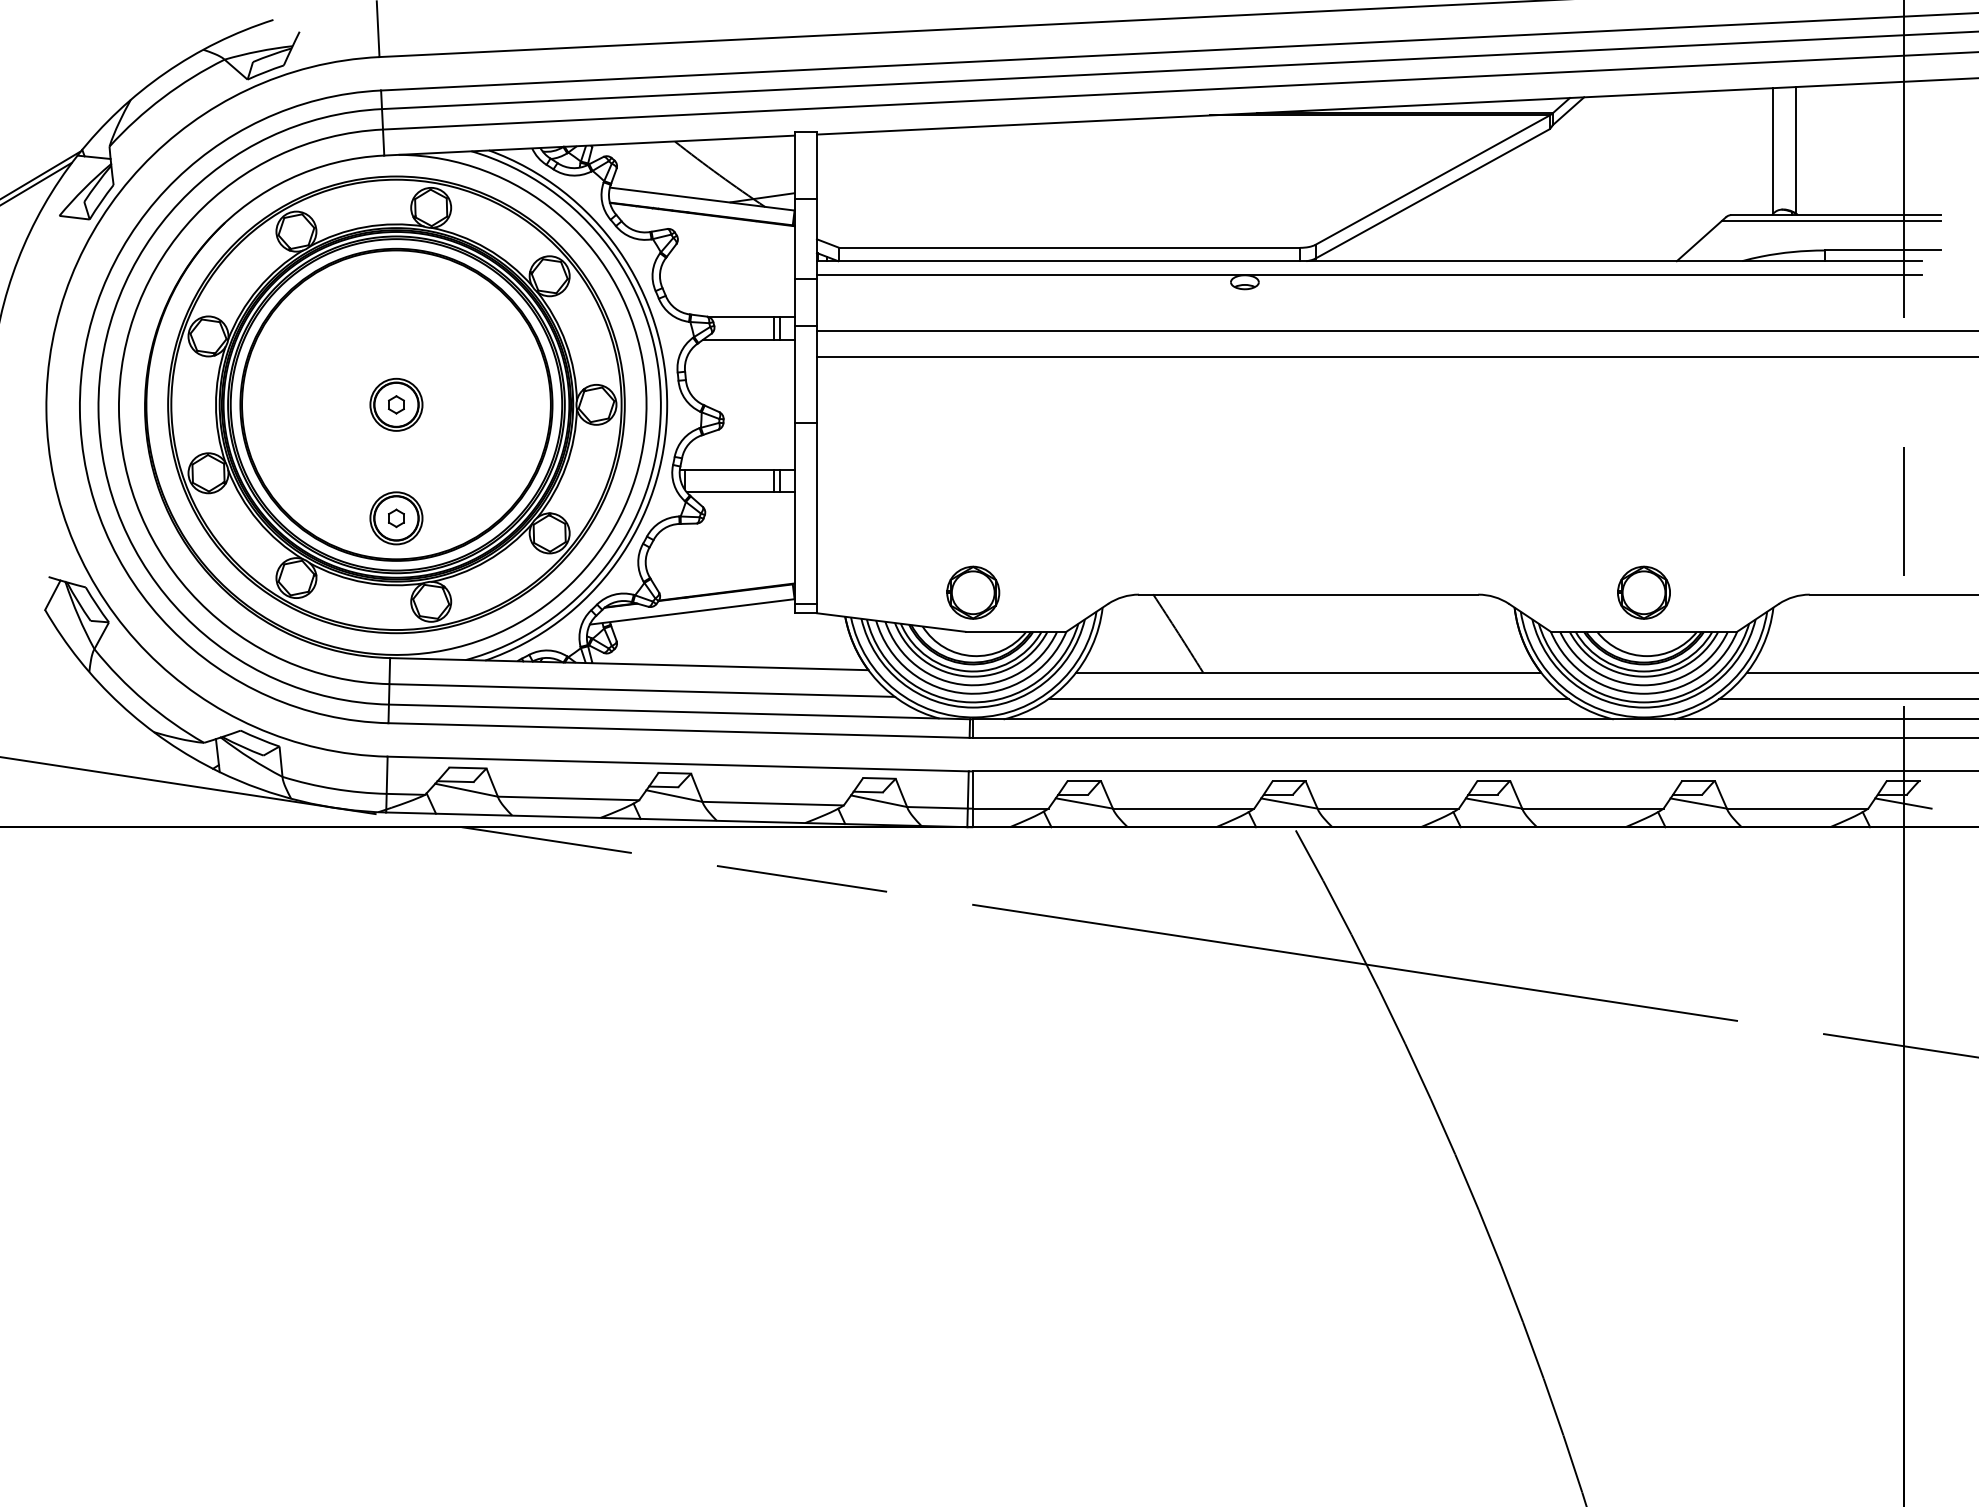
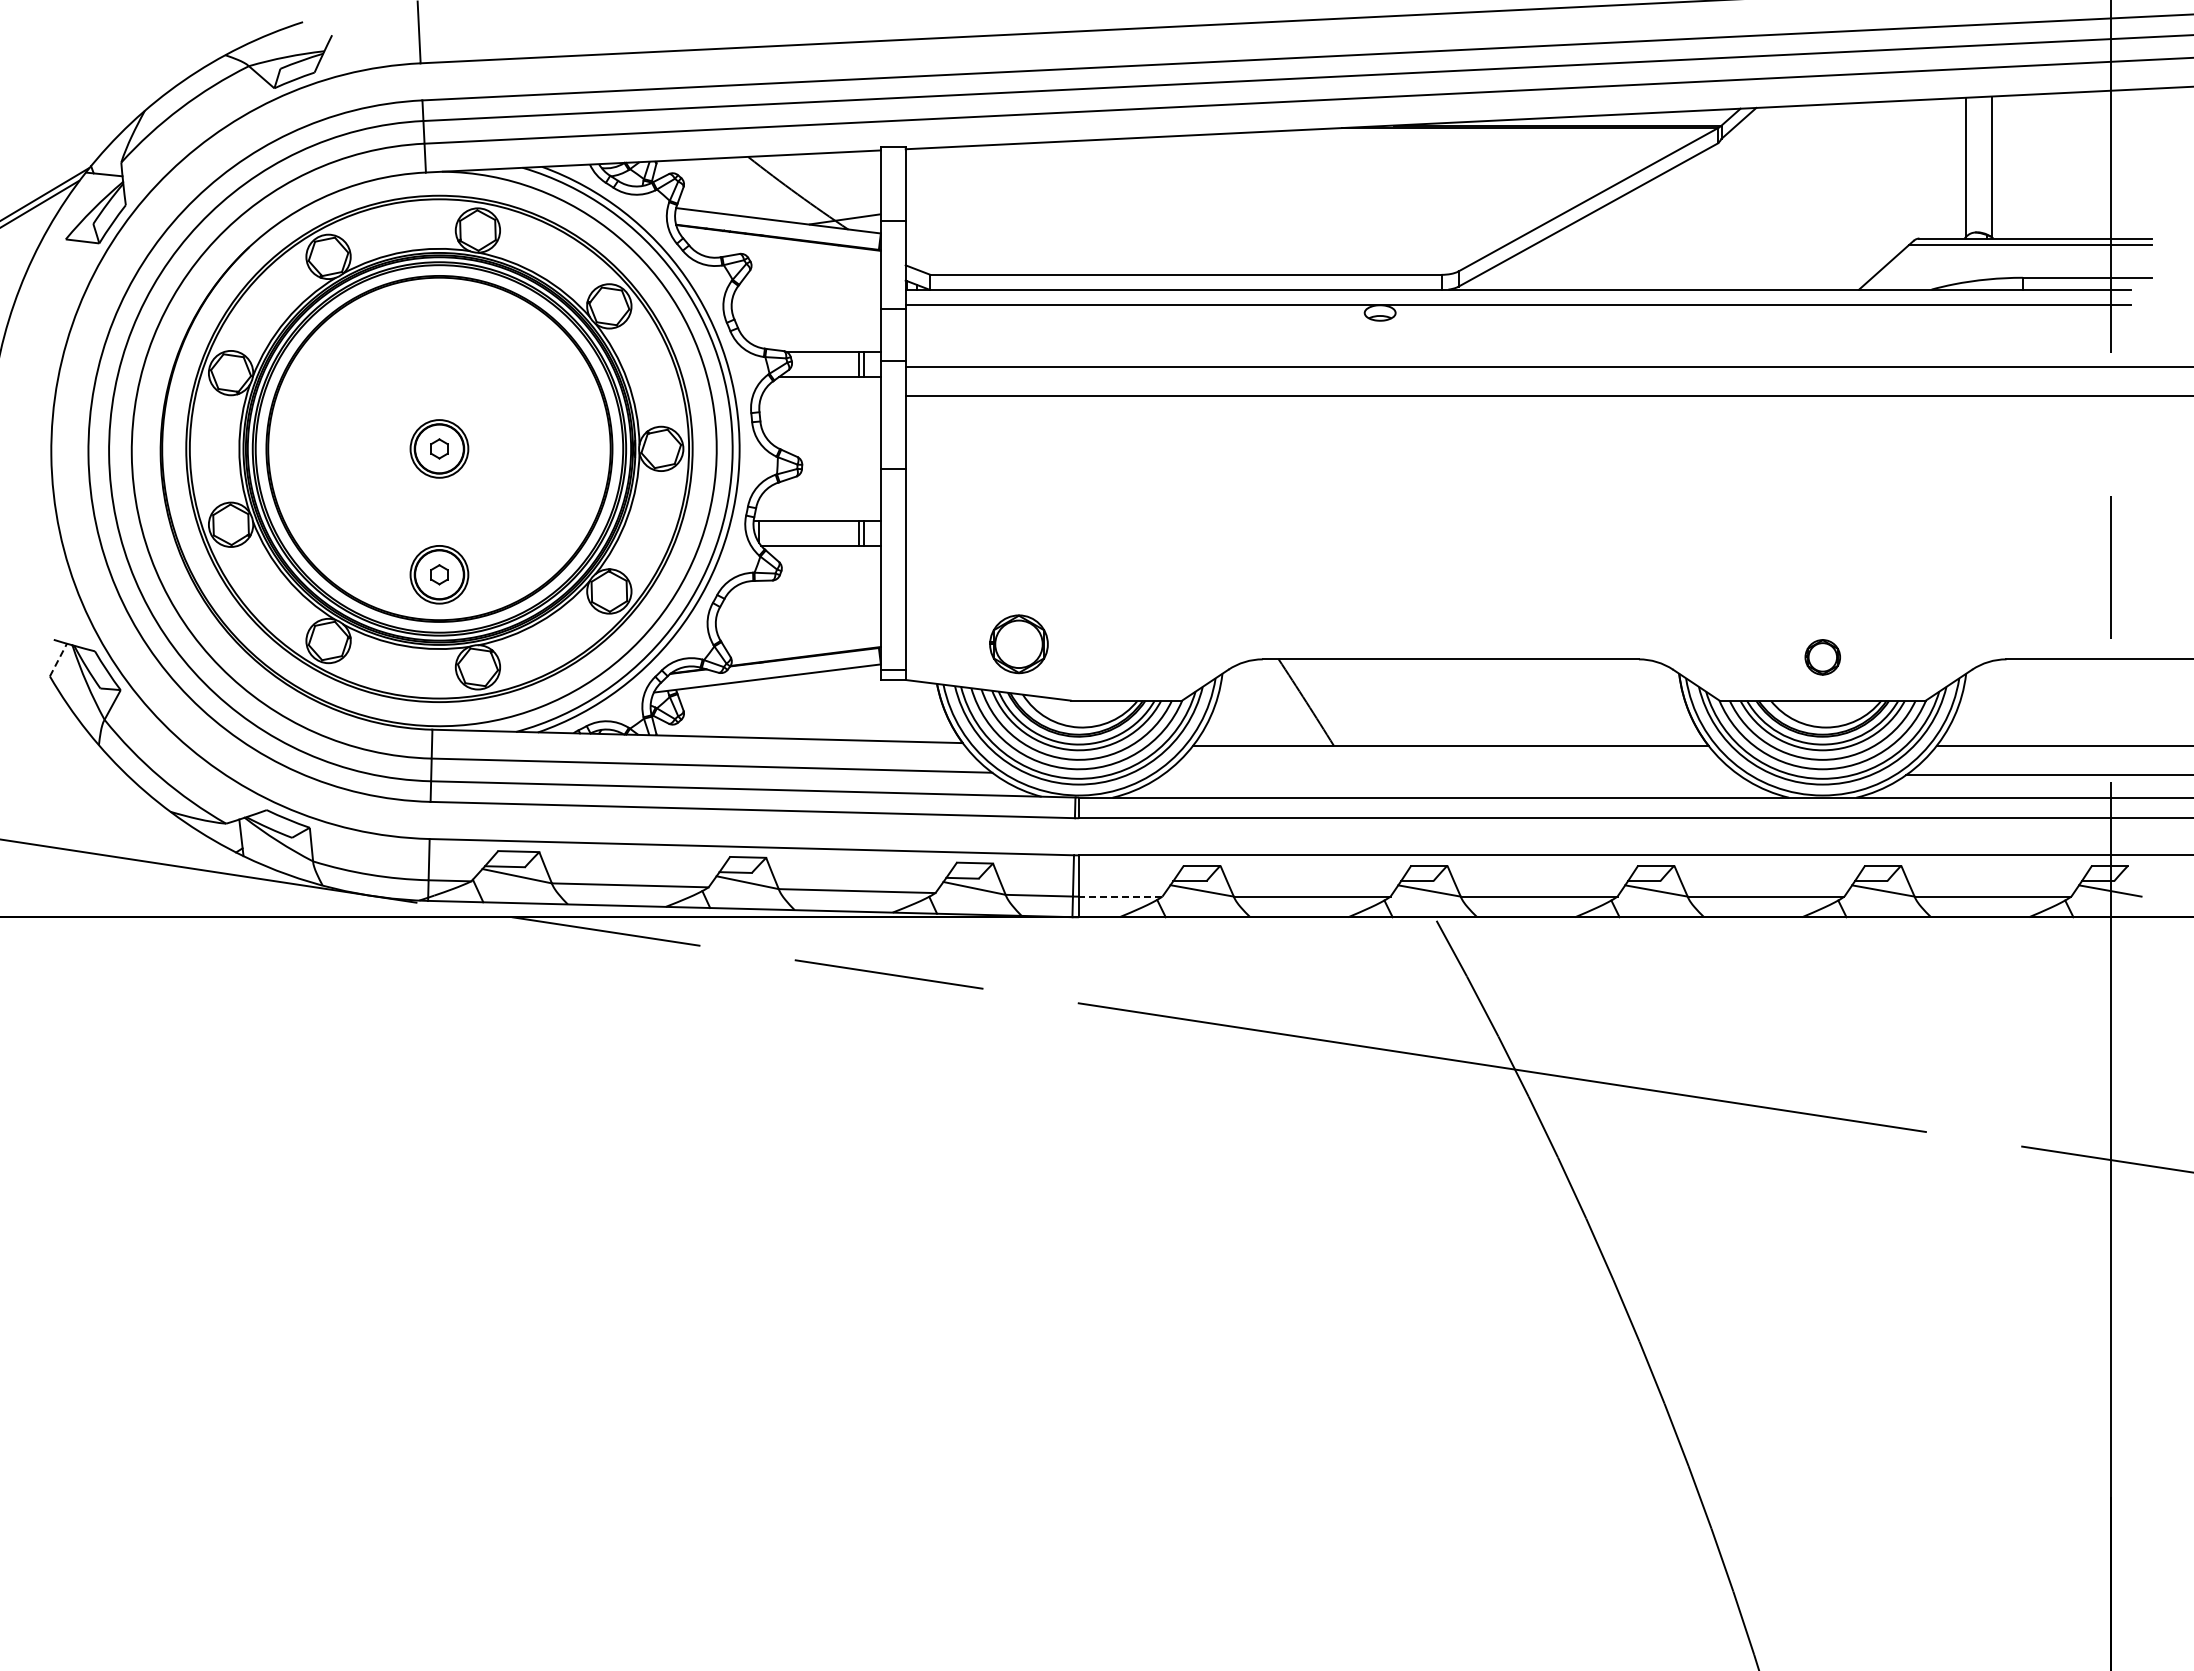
part: (972, 592) -> (1018, 644), moved
part: (1643, 592) -> (1822, 657), size x0.6
line: (52, 594) -> (58, 659), solid -> dashed
line: (1308, 698) -> (1450, 774), removed
line: (1010, 808) -> (1120, 896), solid -> dashed

